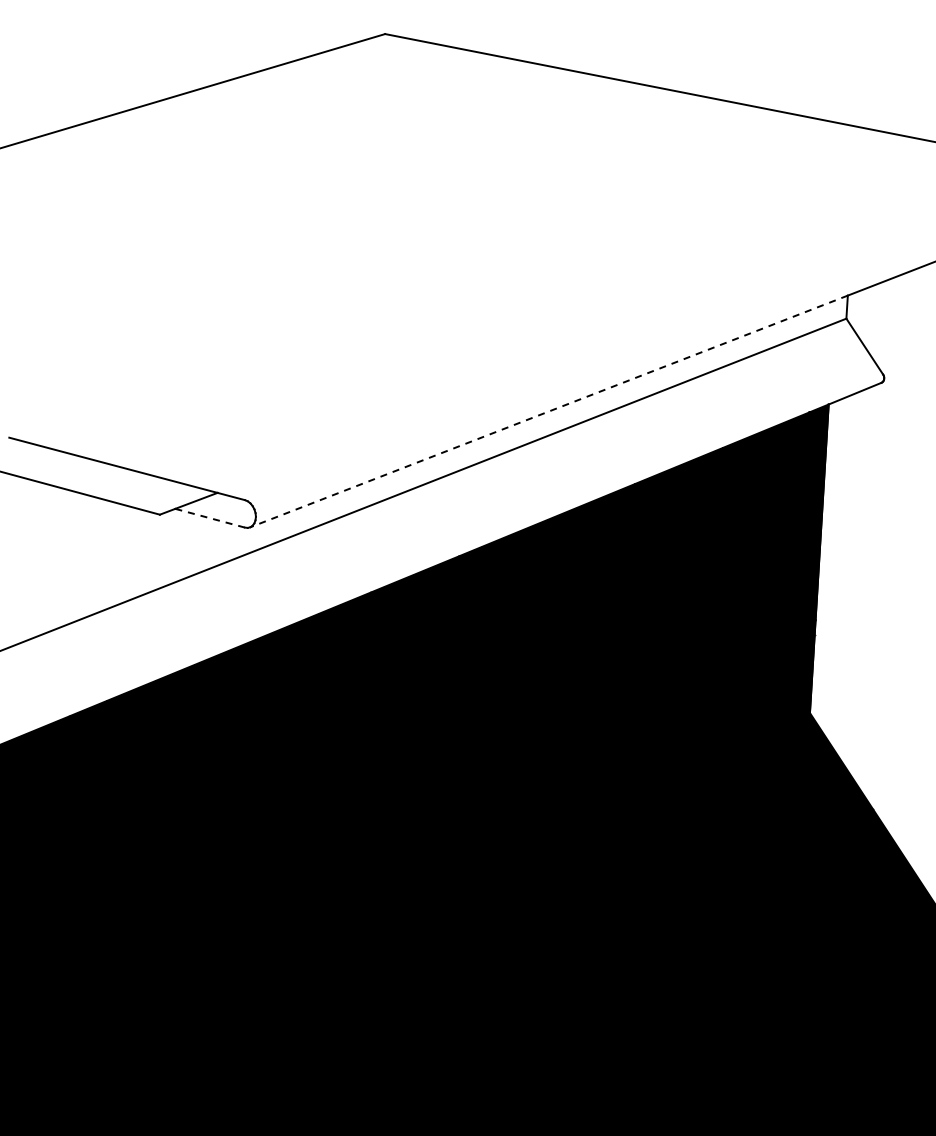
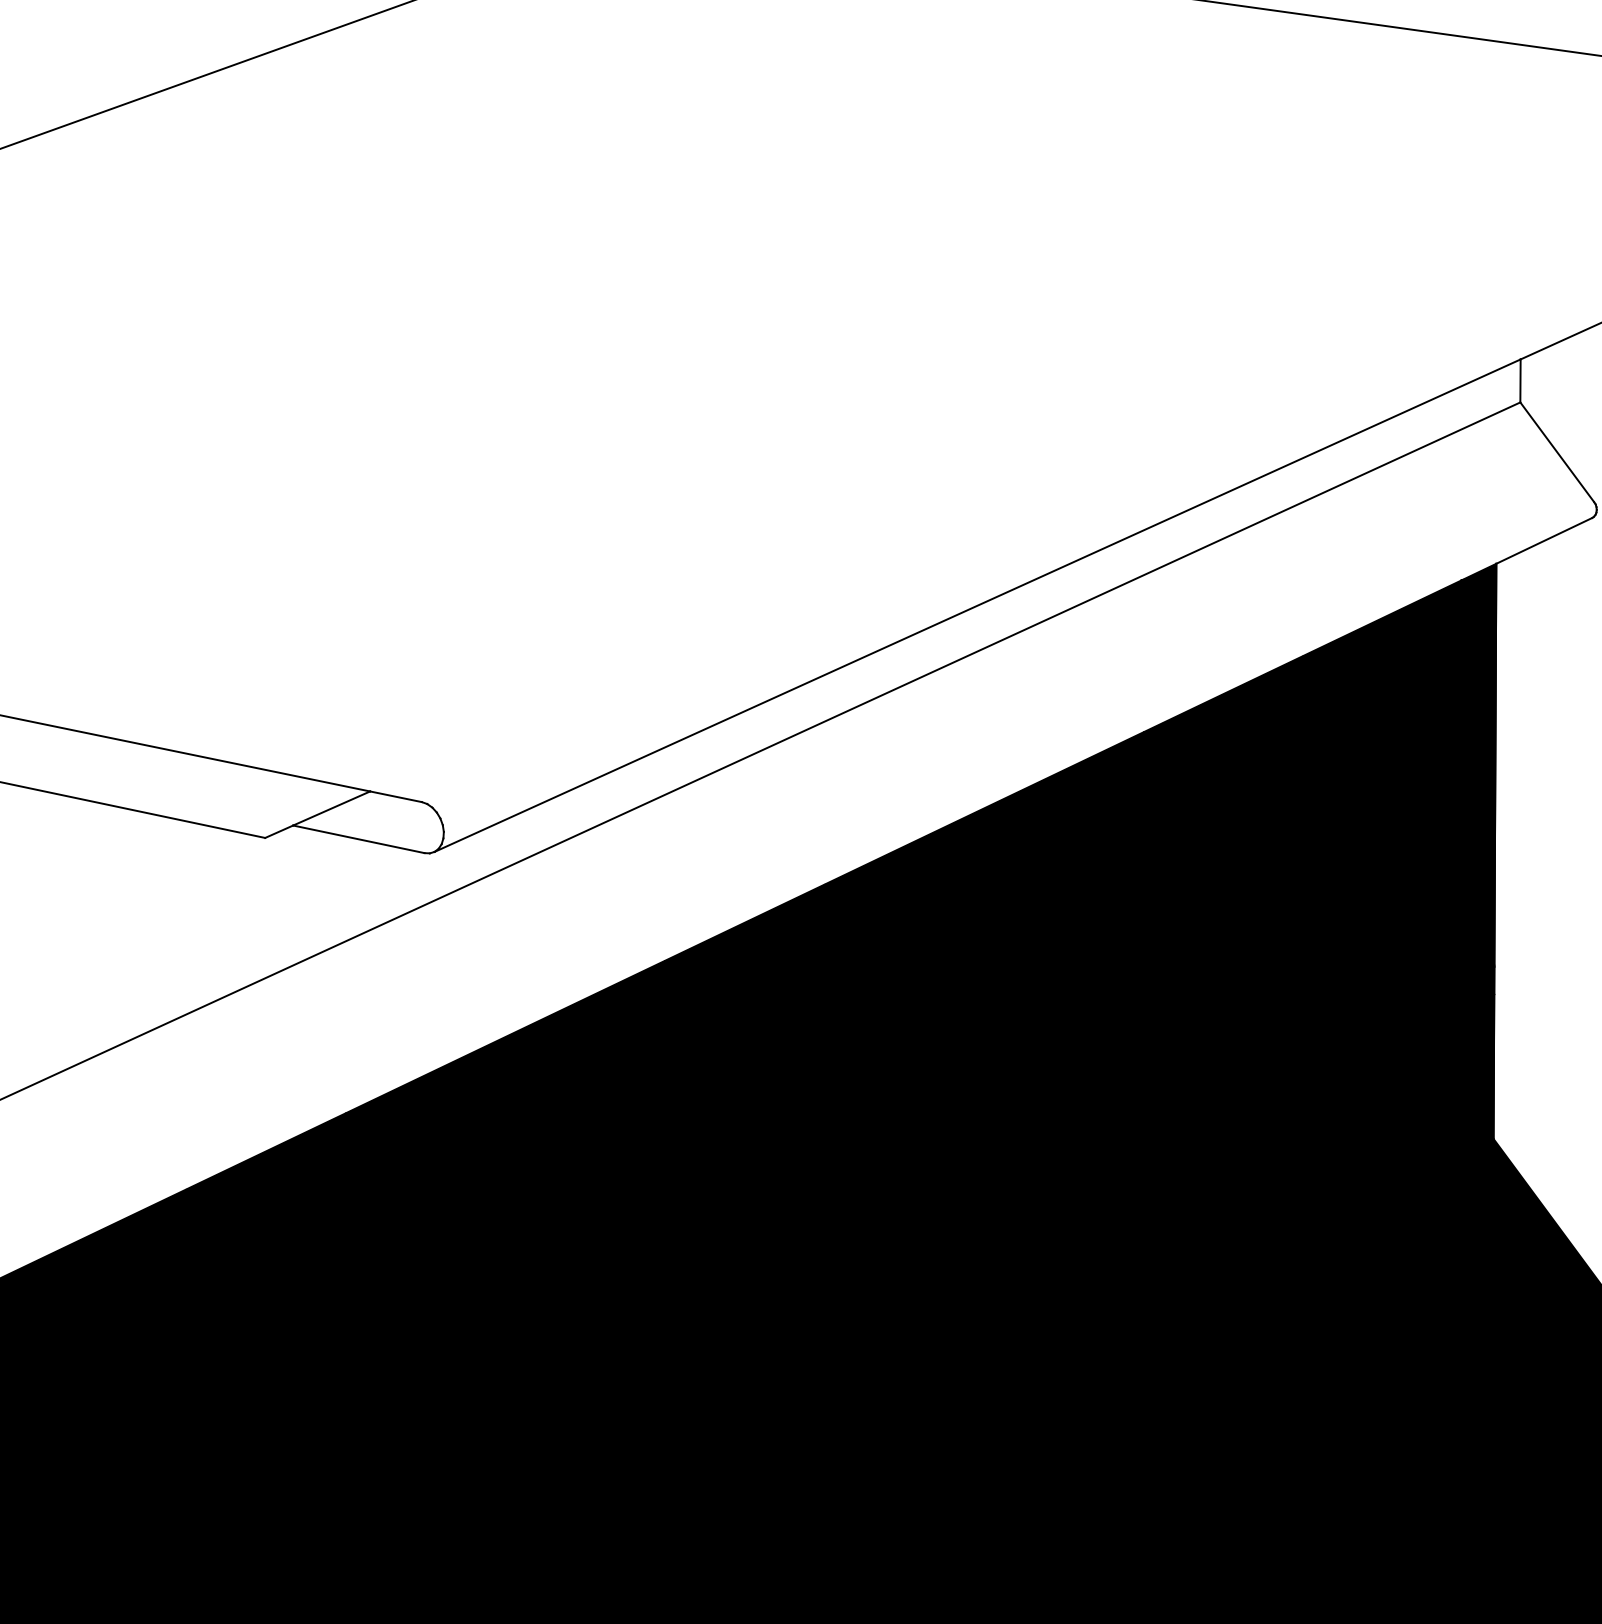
line: (548, 411) -> (976, 605), dashed -> solid
line: (209, 518) -> (357, 839), dashed -> solid

